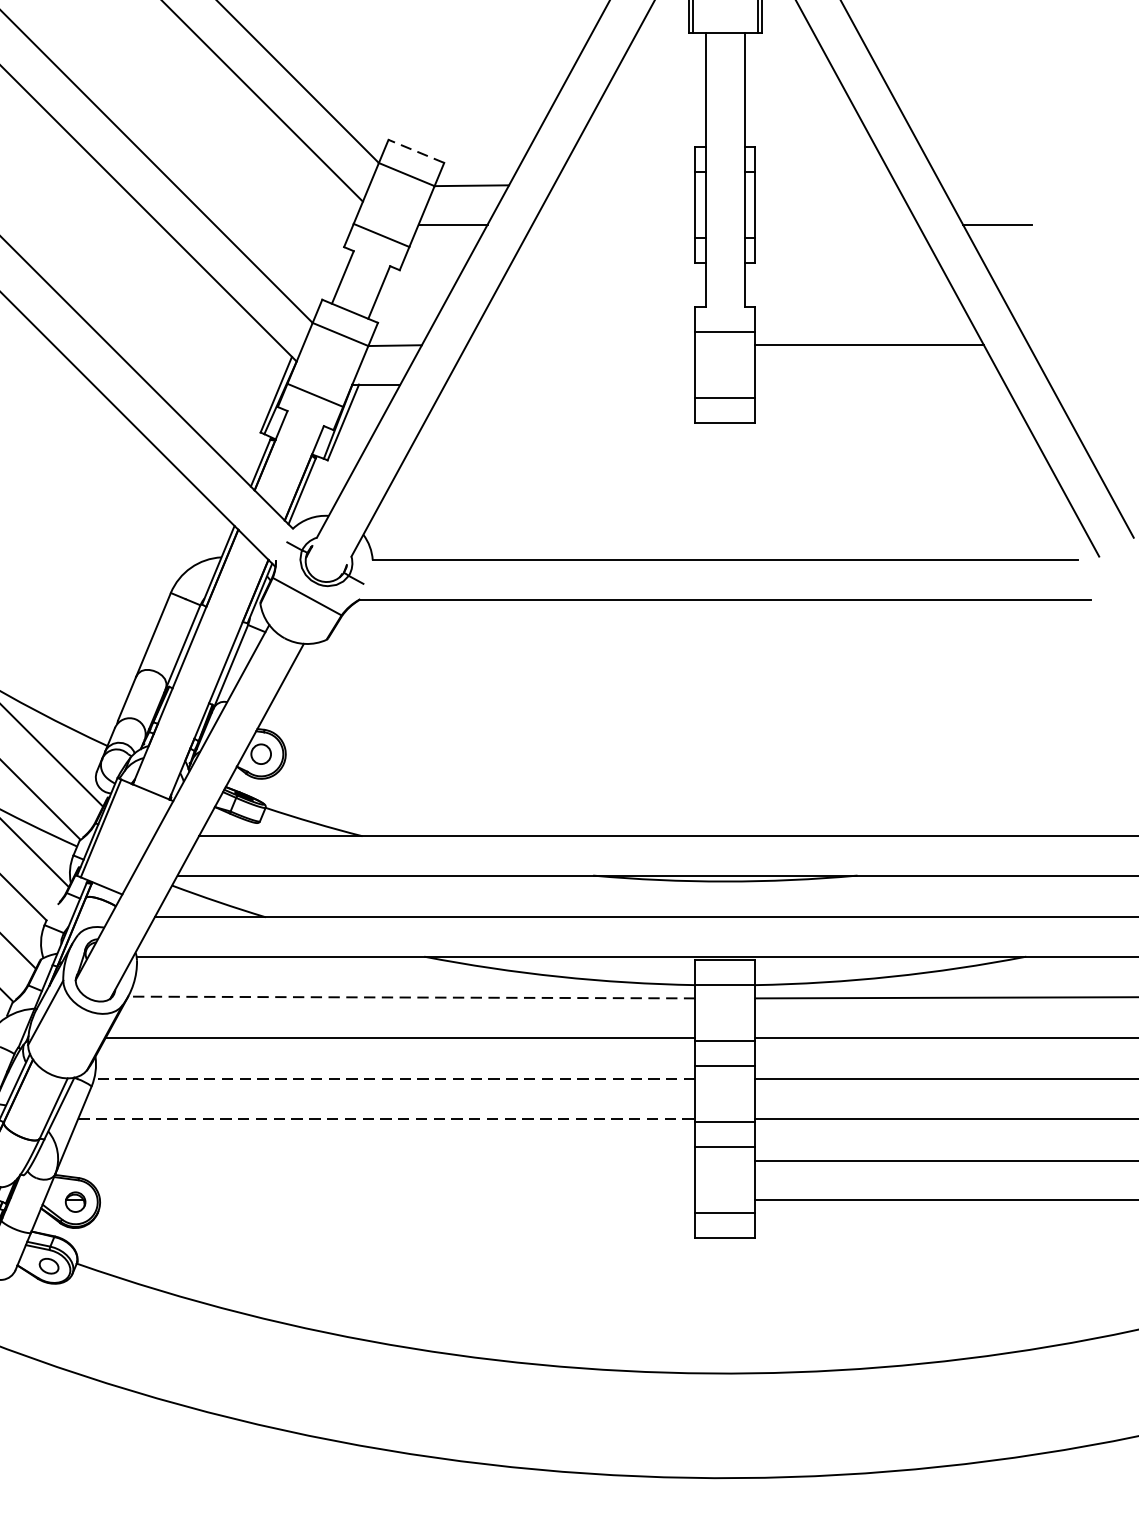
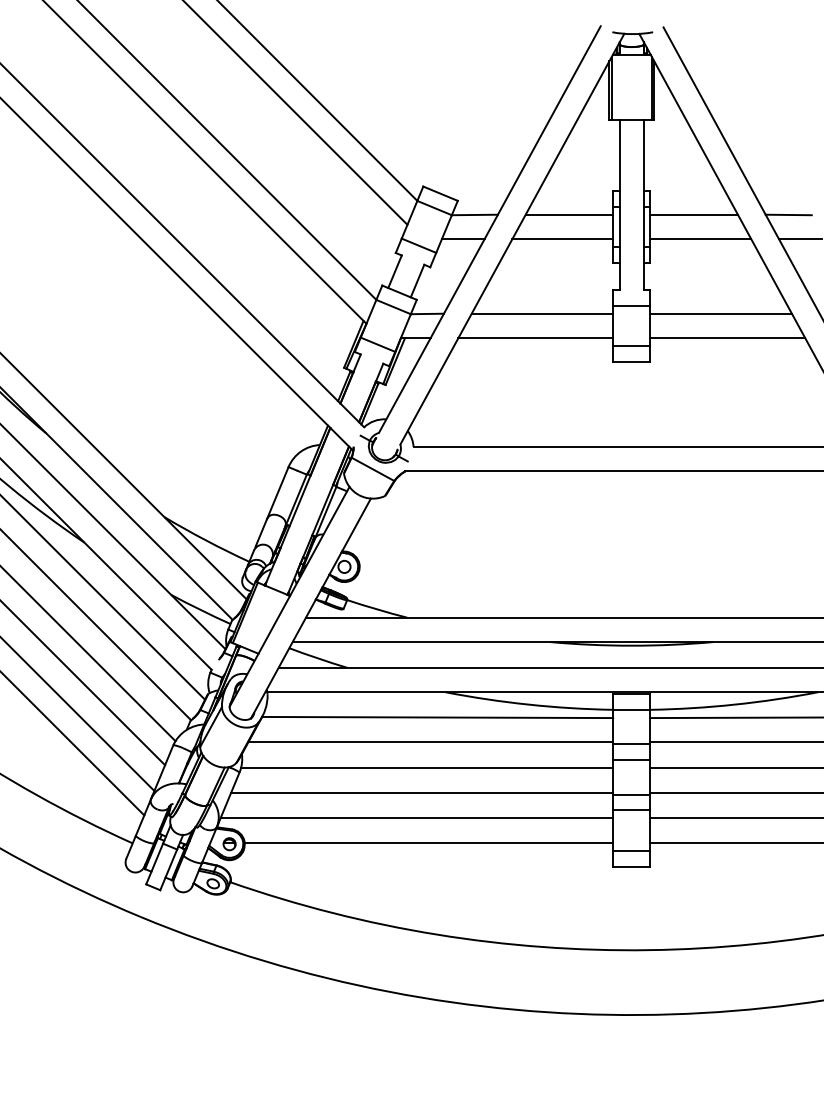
line: (416, 151) -> (440, 193), dashed -> solid
line: (624, 184) -> (569, 214), added
line: (824, 184) -> (693, 214), added
line: (978, 184) -> (788, 214), added
line: (613, 225) -> (562, 239), added
line: (836, 225) -> (700, 239), added
line: (581, 344) -> (542, 313), added
line: (569, 385) -> (535, 338), added
line: (879, 385) -> (727, 338), added
line: (411, 997) -> (437, 717), dashed -> solid
line: (393, 1079) -> (426, 768), dashed -> solid
line: (387, 1118) -> (422, 792), dashed -> solid
line: (377, 1160) -> (416, 818), added
line: (396, 1199) -> (428, 842), added

